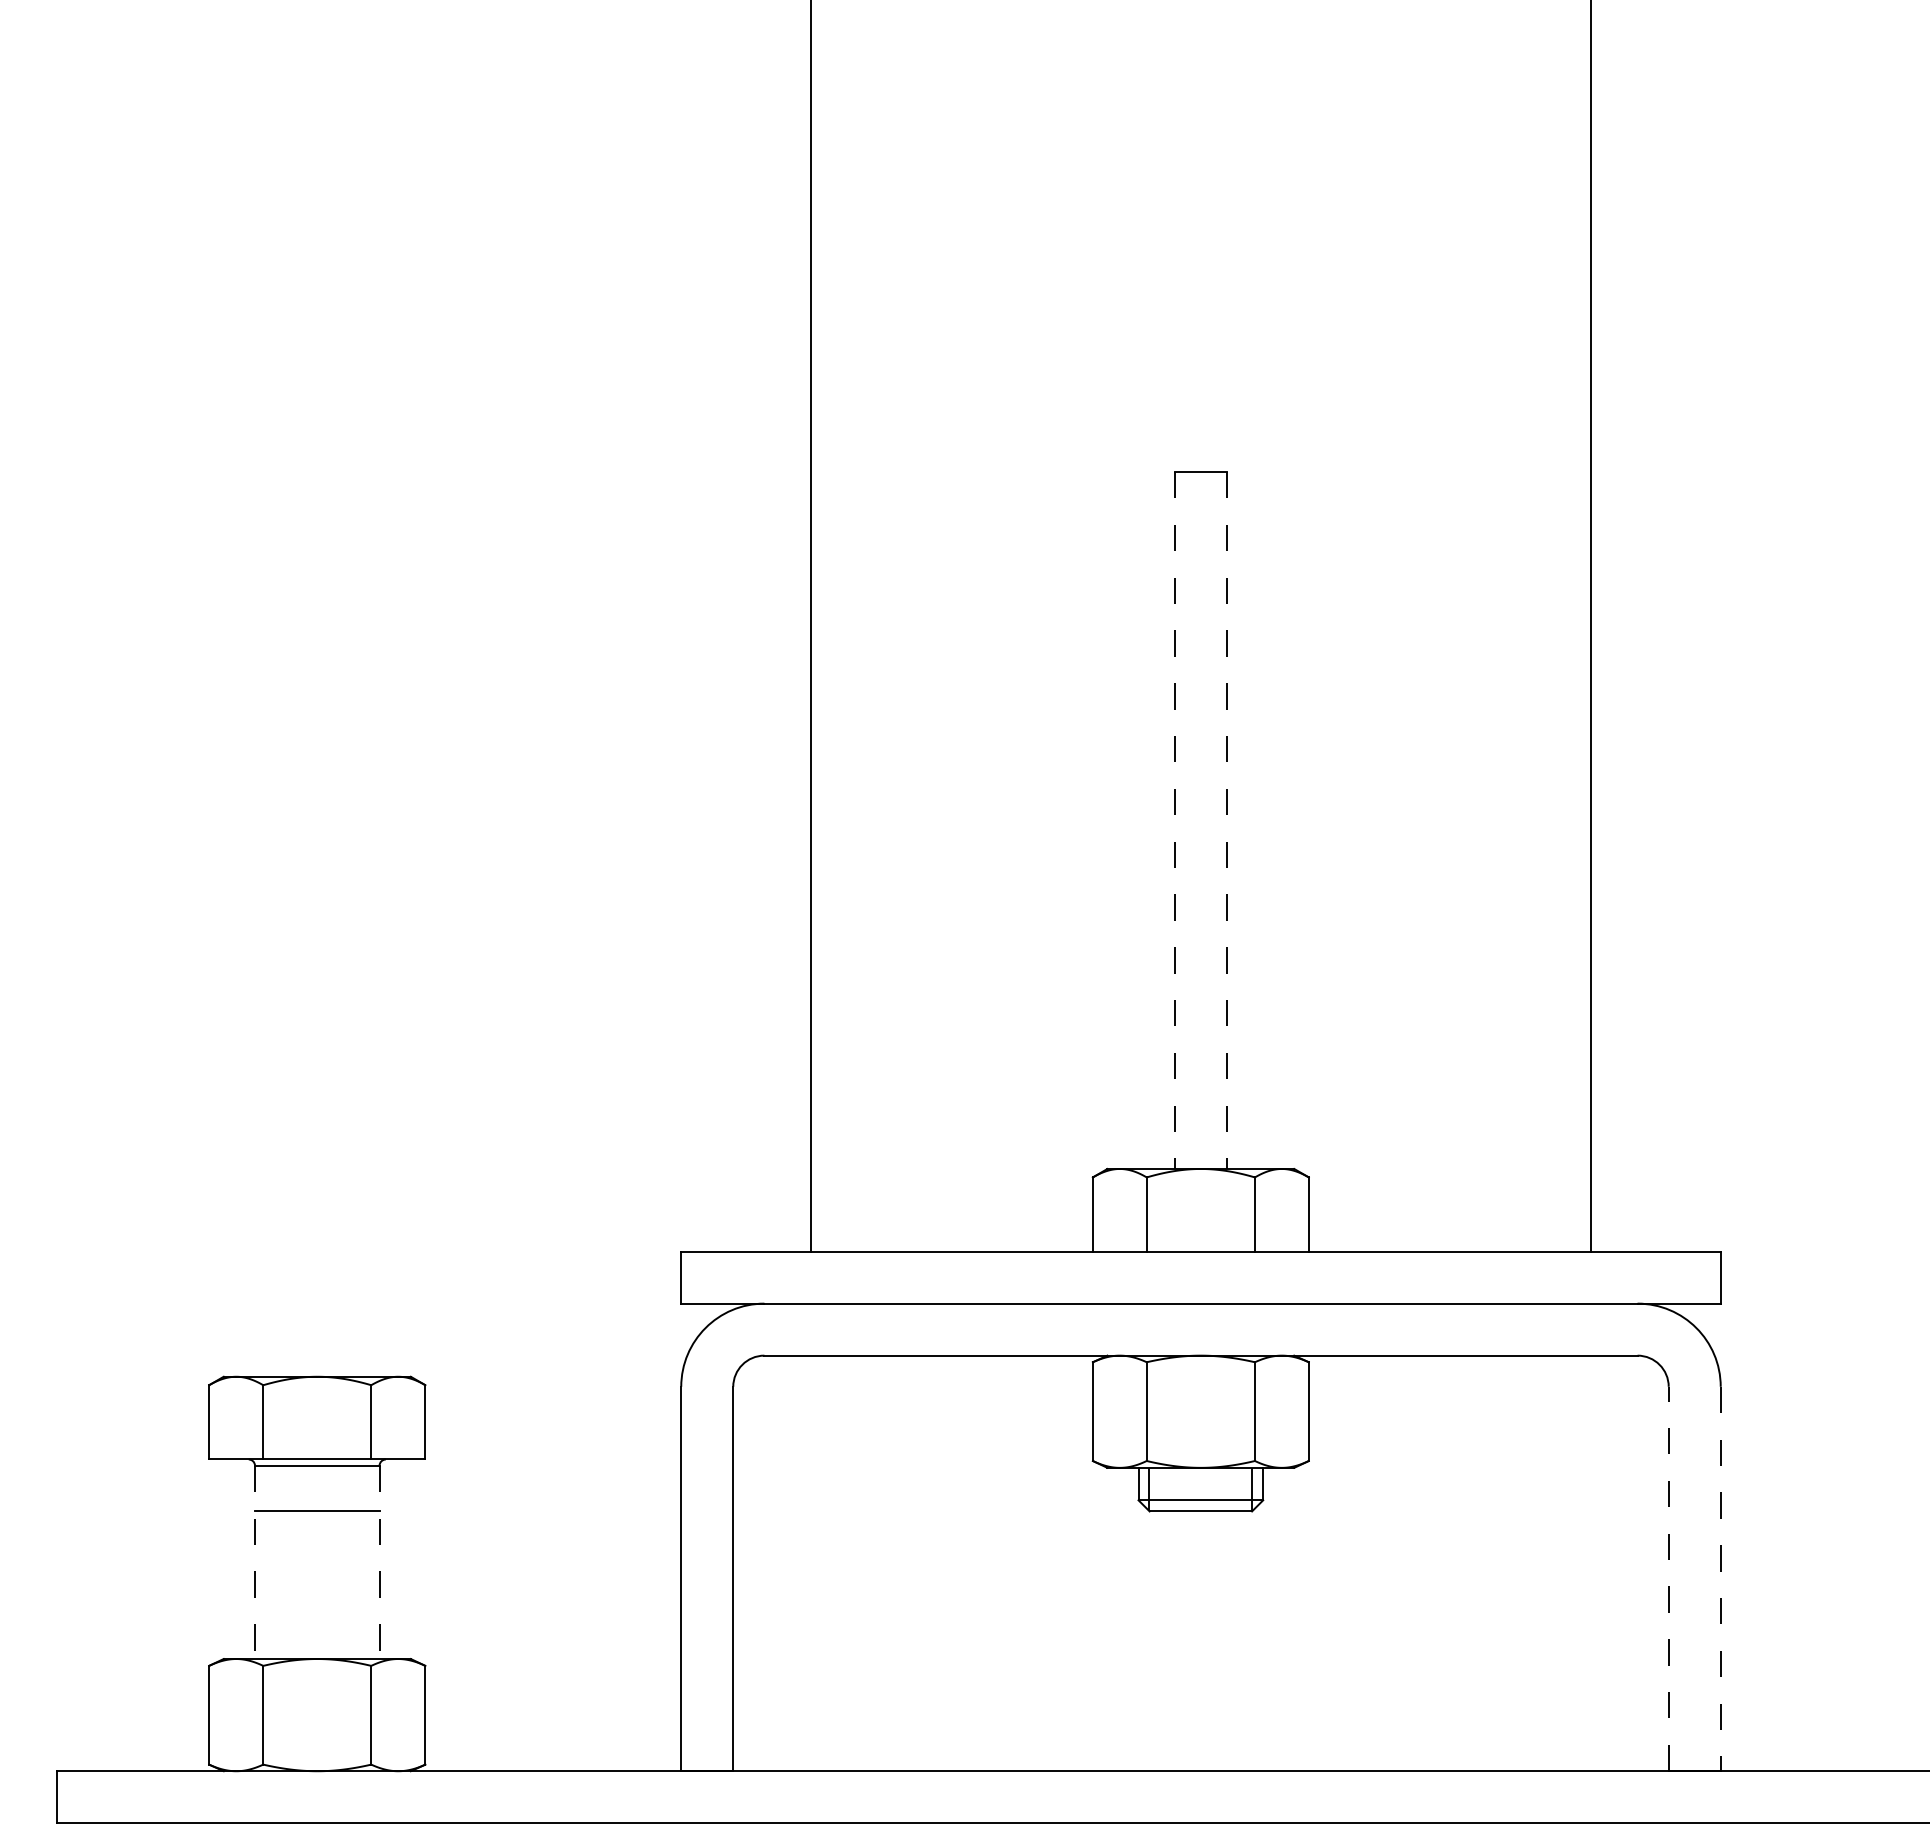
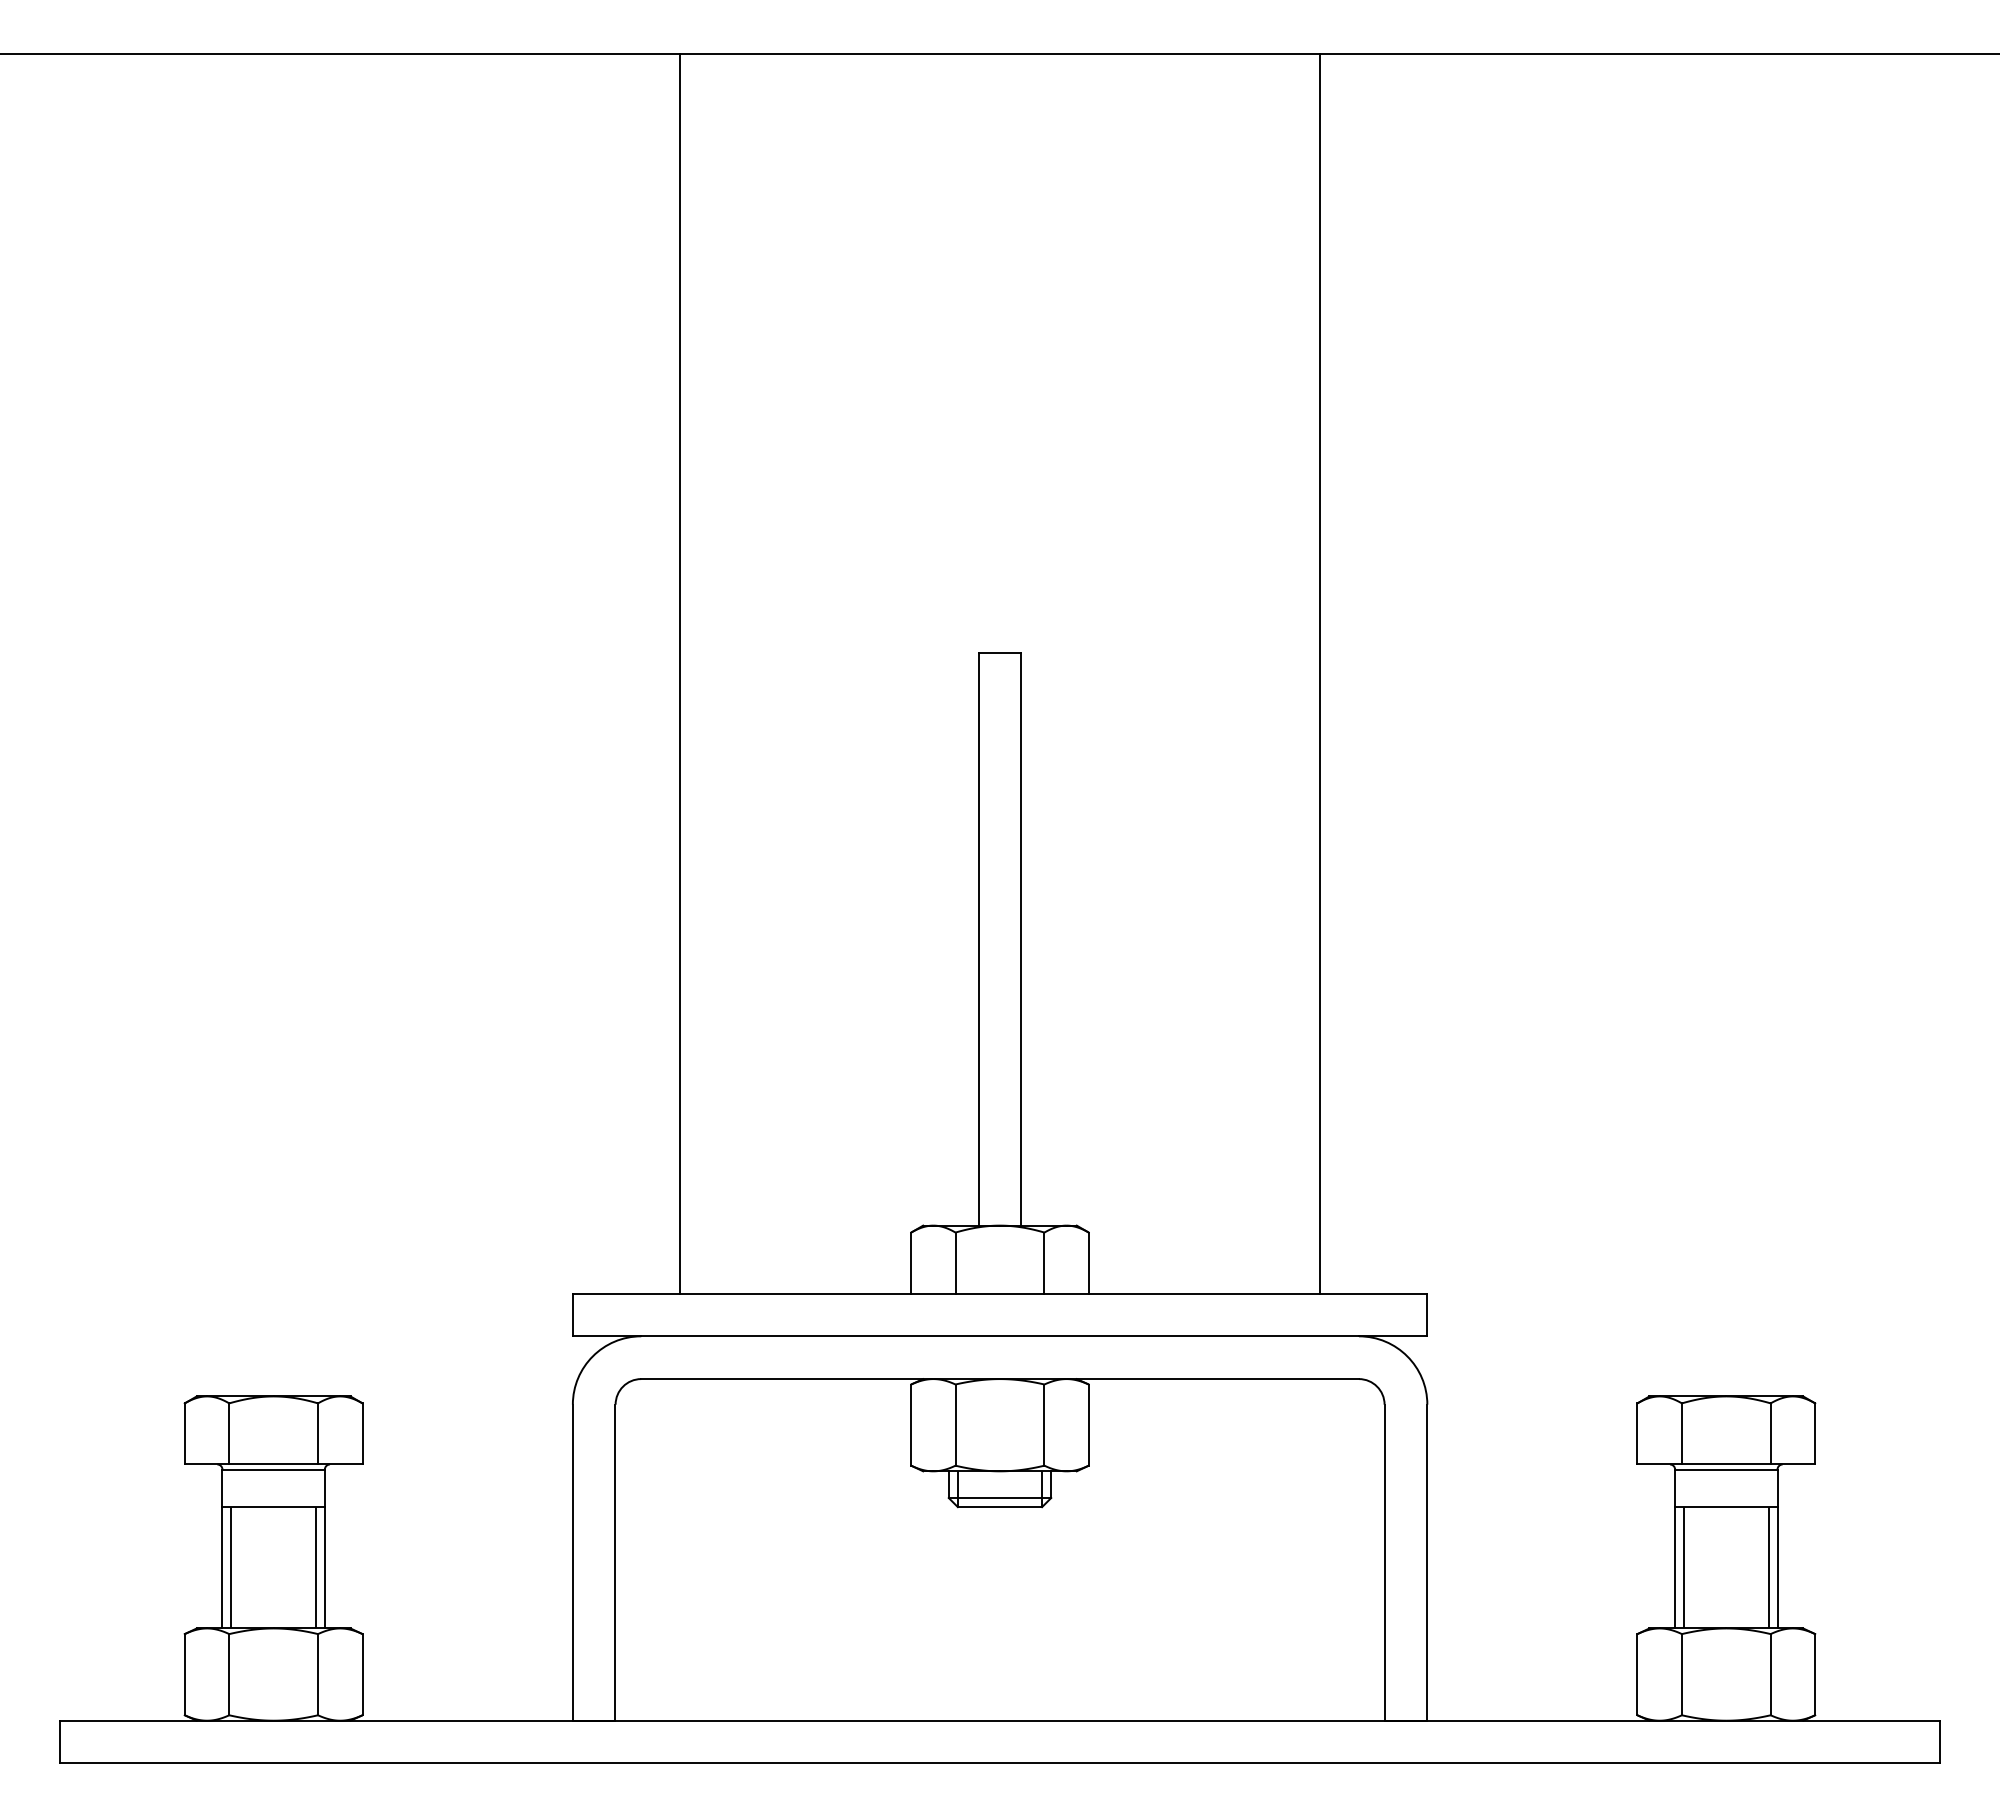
line: (1174, 820) -> (978, 939), dashed -> solid
line: (1227, 820) -> (1021, 939), dashed -> solid
line: (255, 1562) -> (222, 1549), dashed -> solid
line: (380, 1562) -> (325, 1549), dashed -> solid
line: (1668, 1578) -> (1384, 1562), dashed -> solid
line: (1720, 1579) -> (1427, 1563), dashed -> solid
line: (265, 1584) -> (231, 1567), added
line: (368, 1584) -> (315, 1567), added

